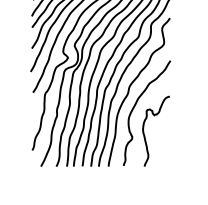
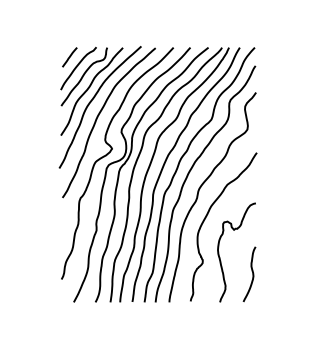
curve: (167, 146) -> (252, 274), added

